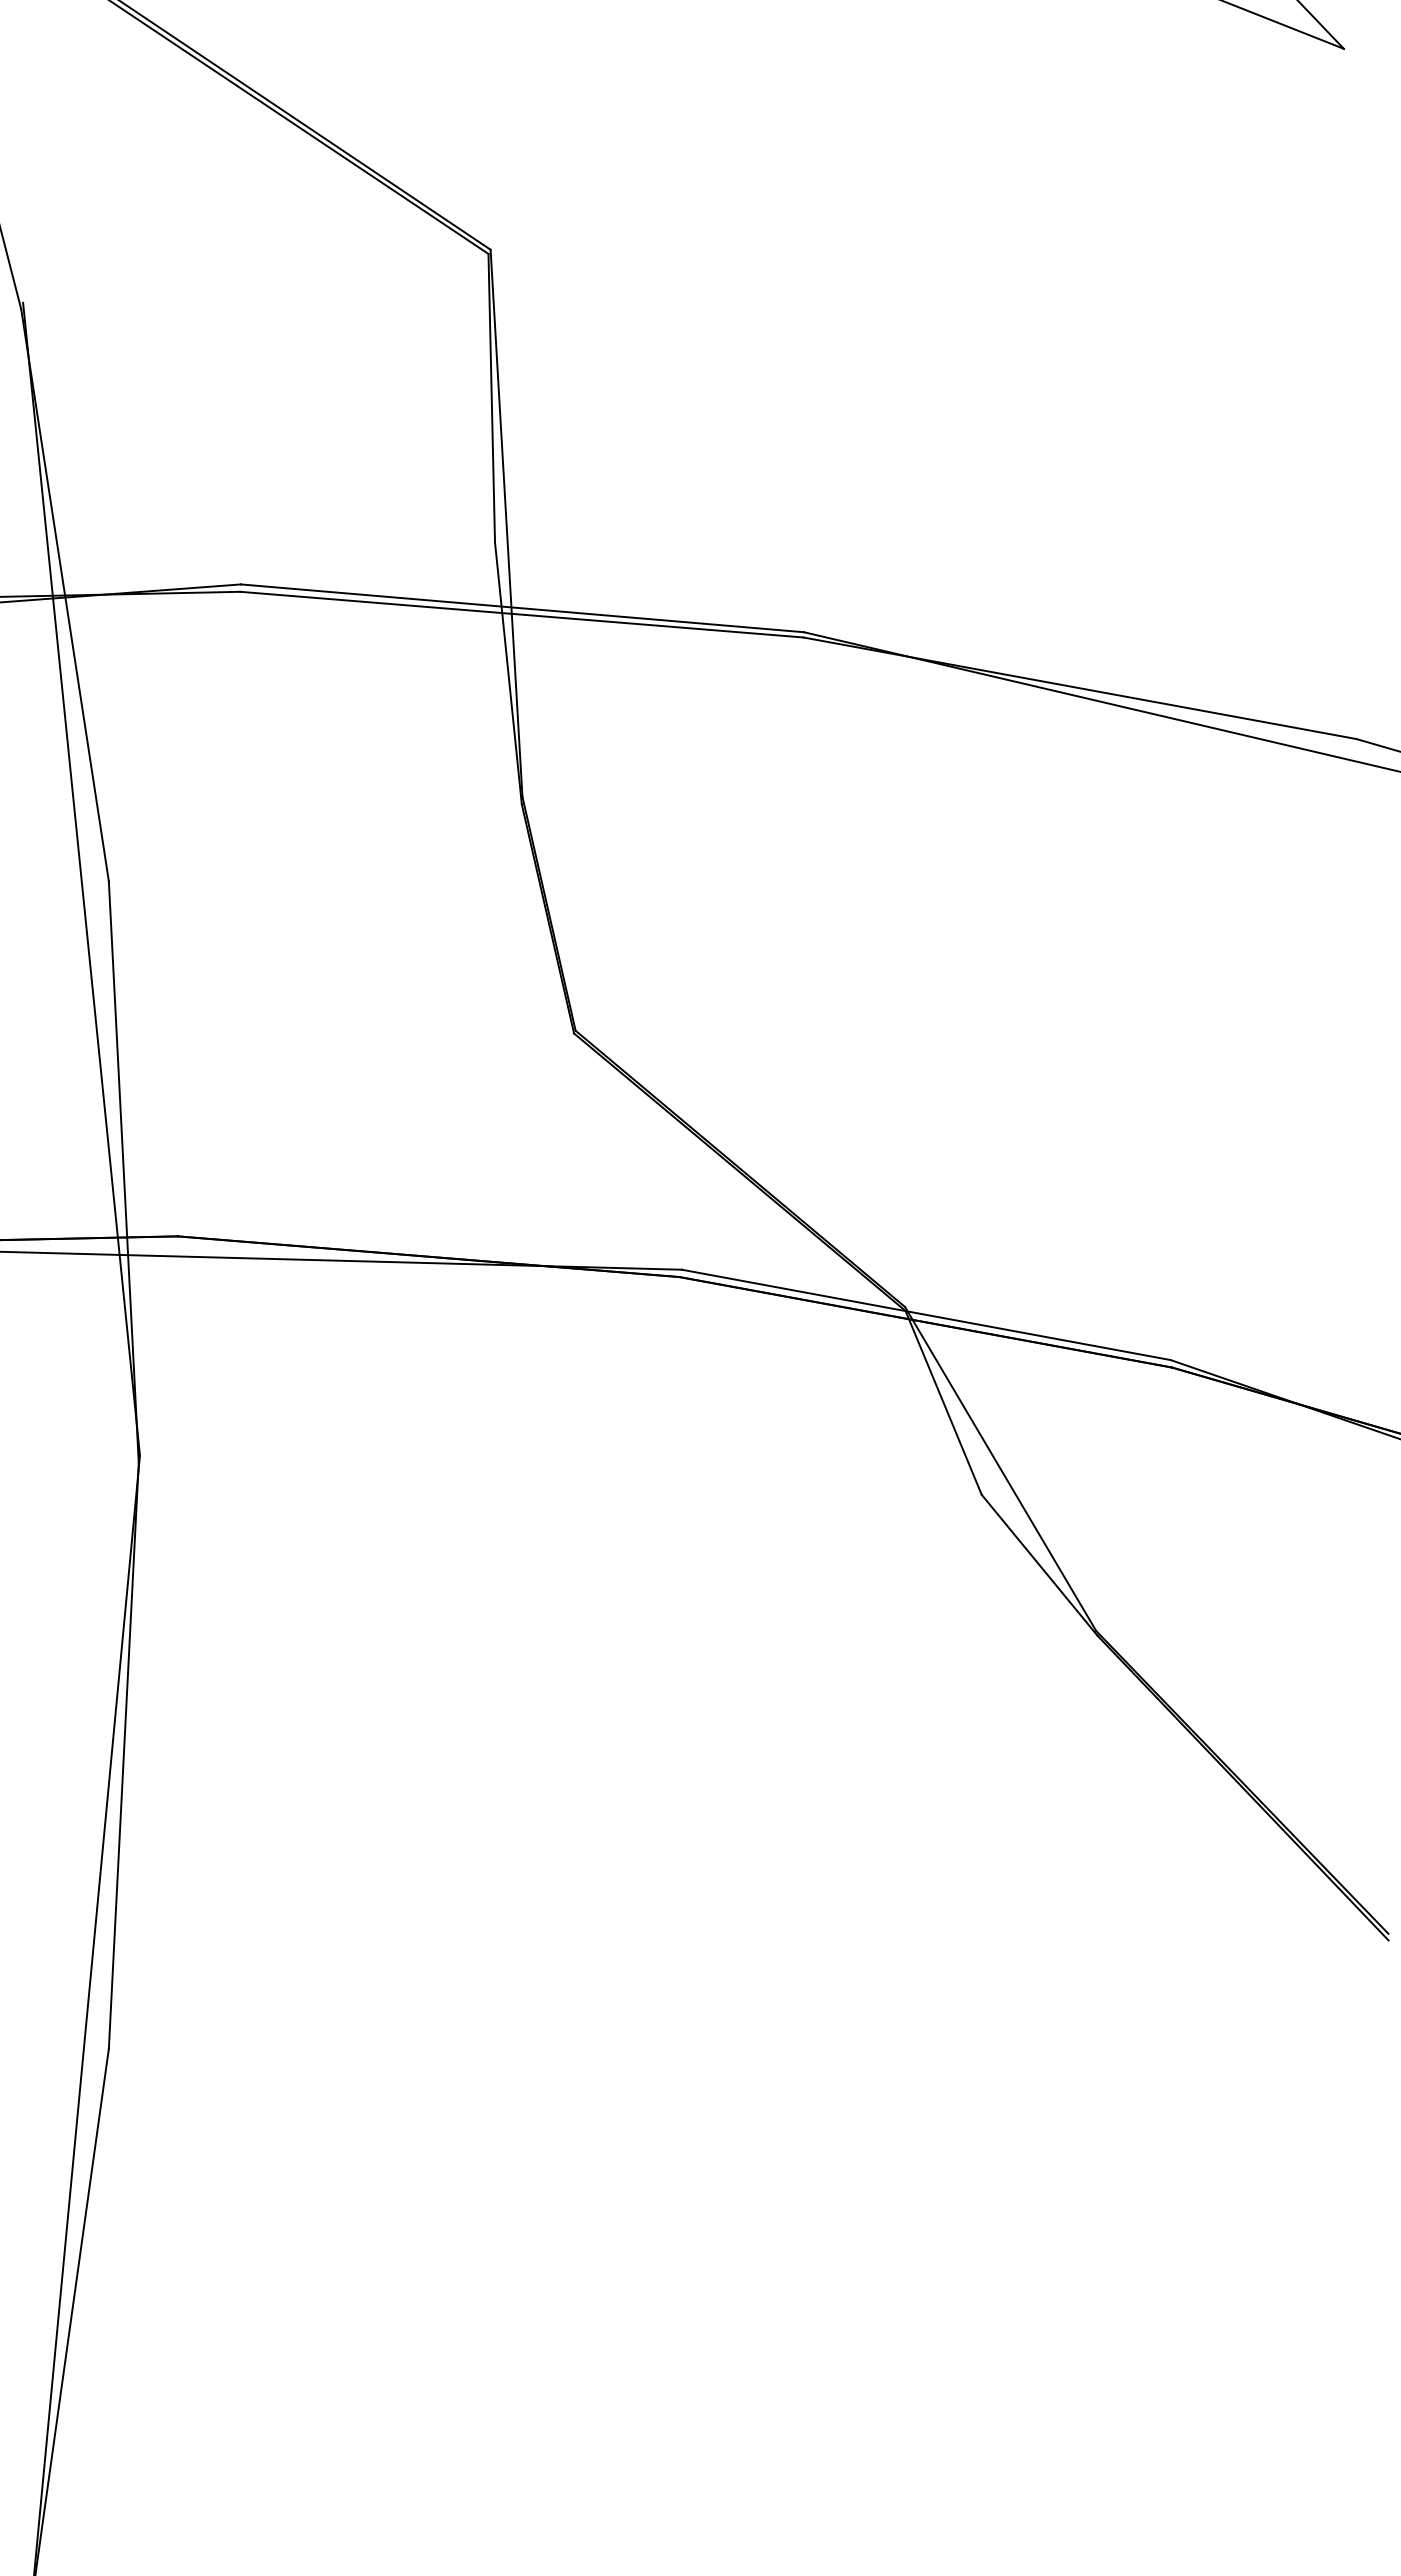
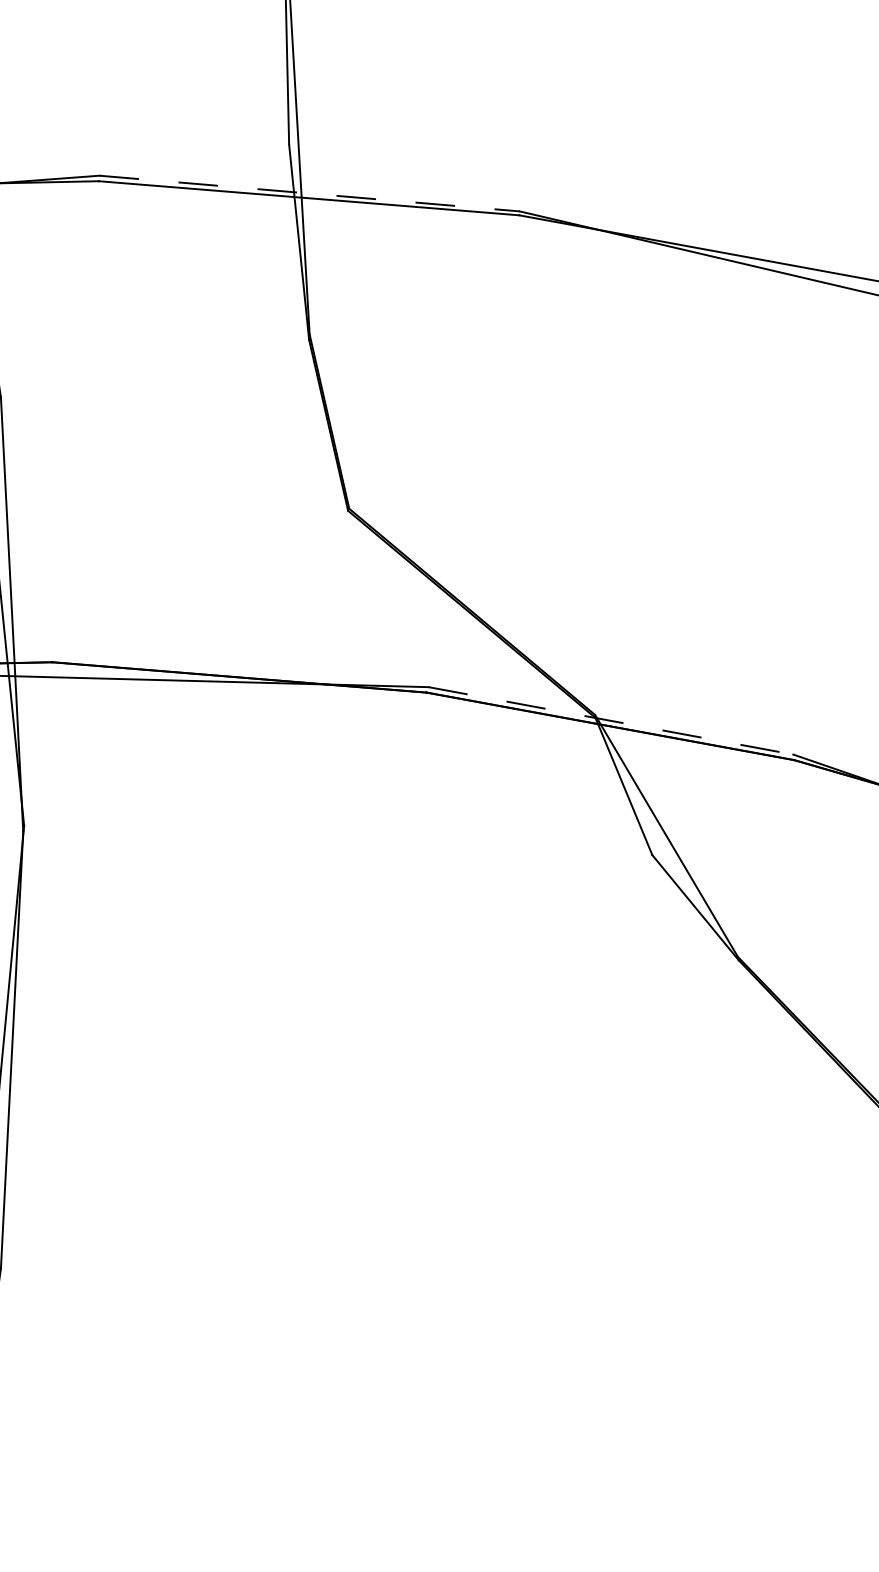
line: (522, 608) -> (309, 193), solid -> dashed
line: (926, 1314) -> (611, 720), solid -> dashed

